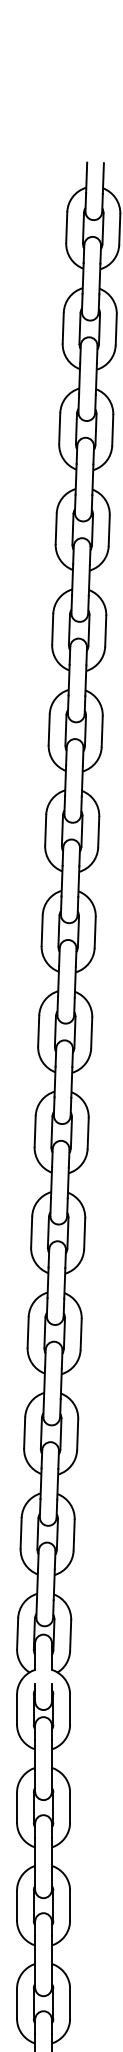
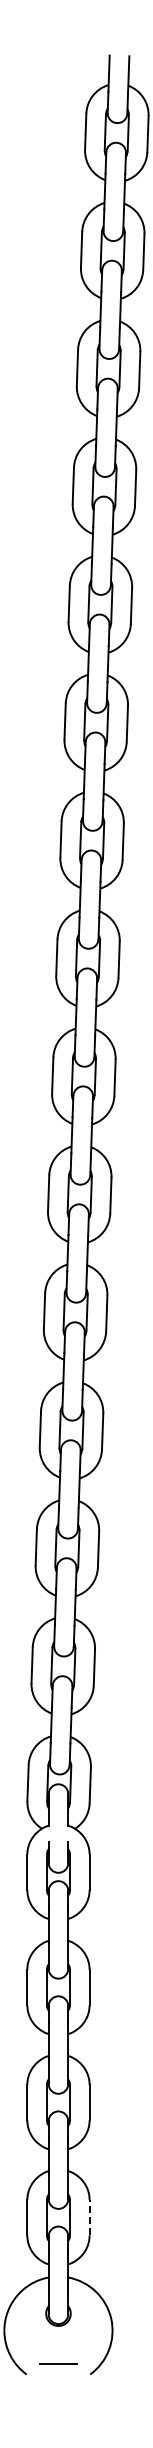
line: (69, 2003) -> (89, 2217), solid -> dashed

